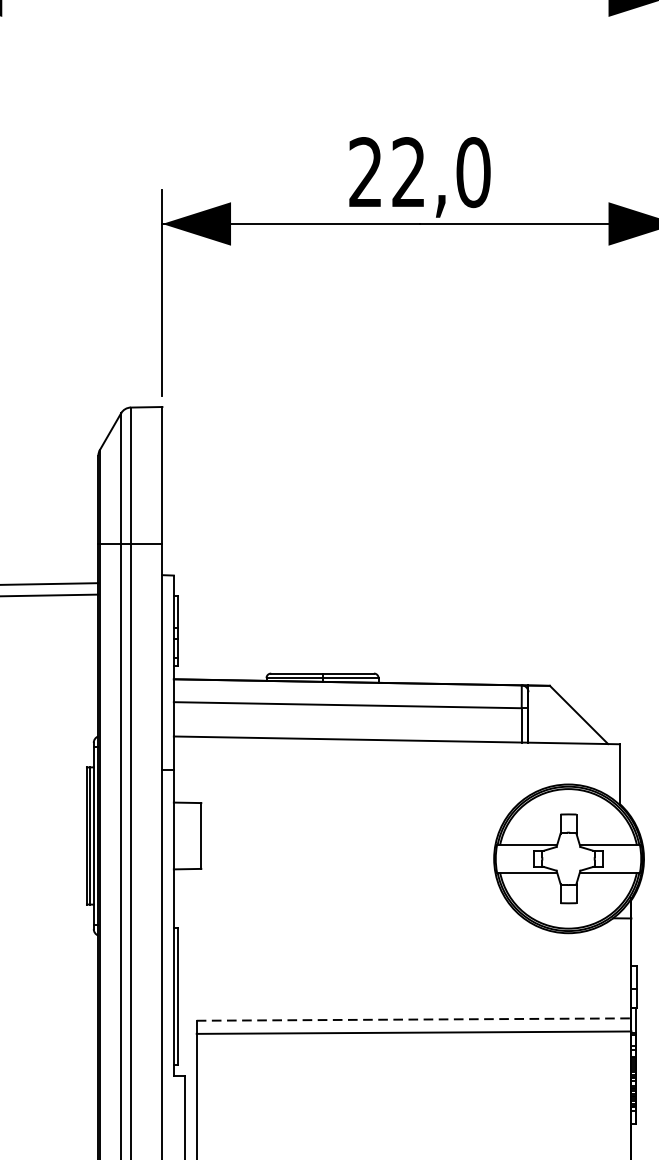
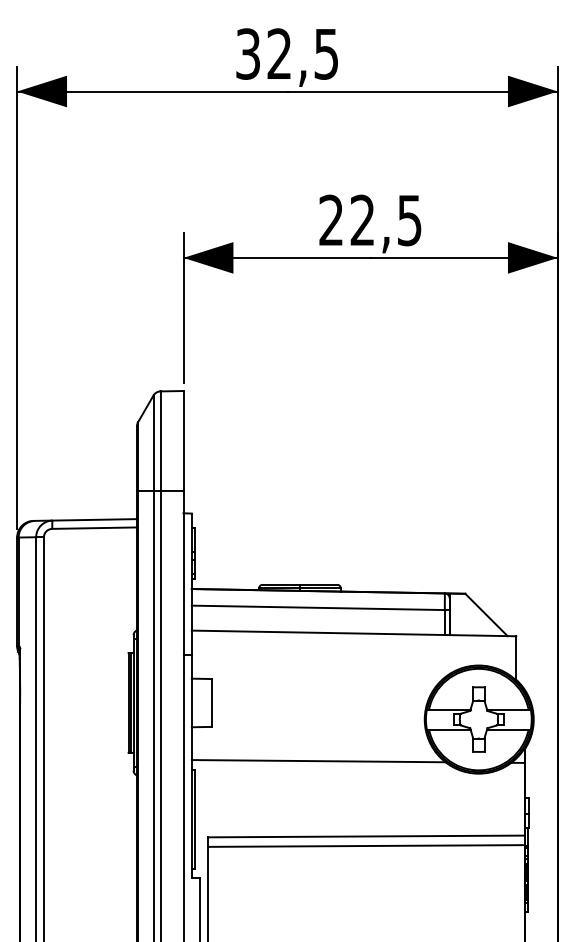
text: (473, 172) -> (409, 220), 22,0 -> 22,5
line: (348, 916) -> (318, 761), added
line: (415, 1019) -> (367, 836), dashed -> solid

